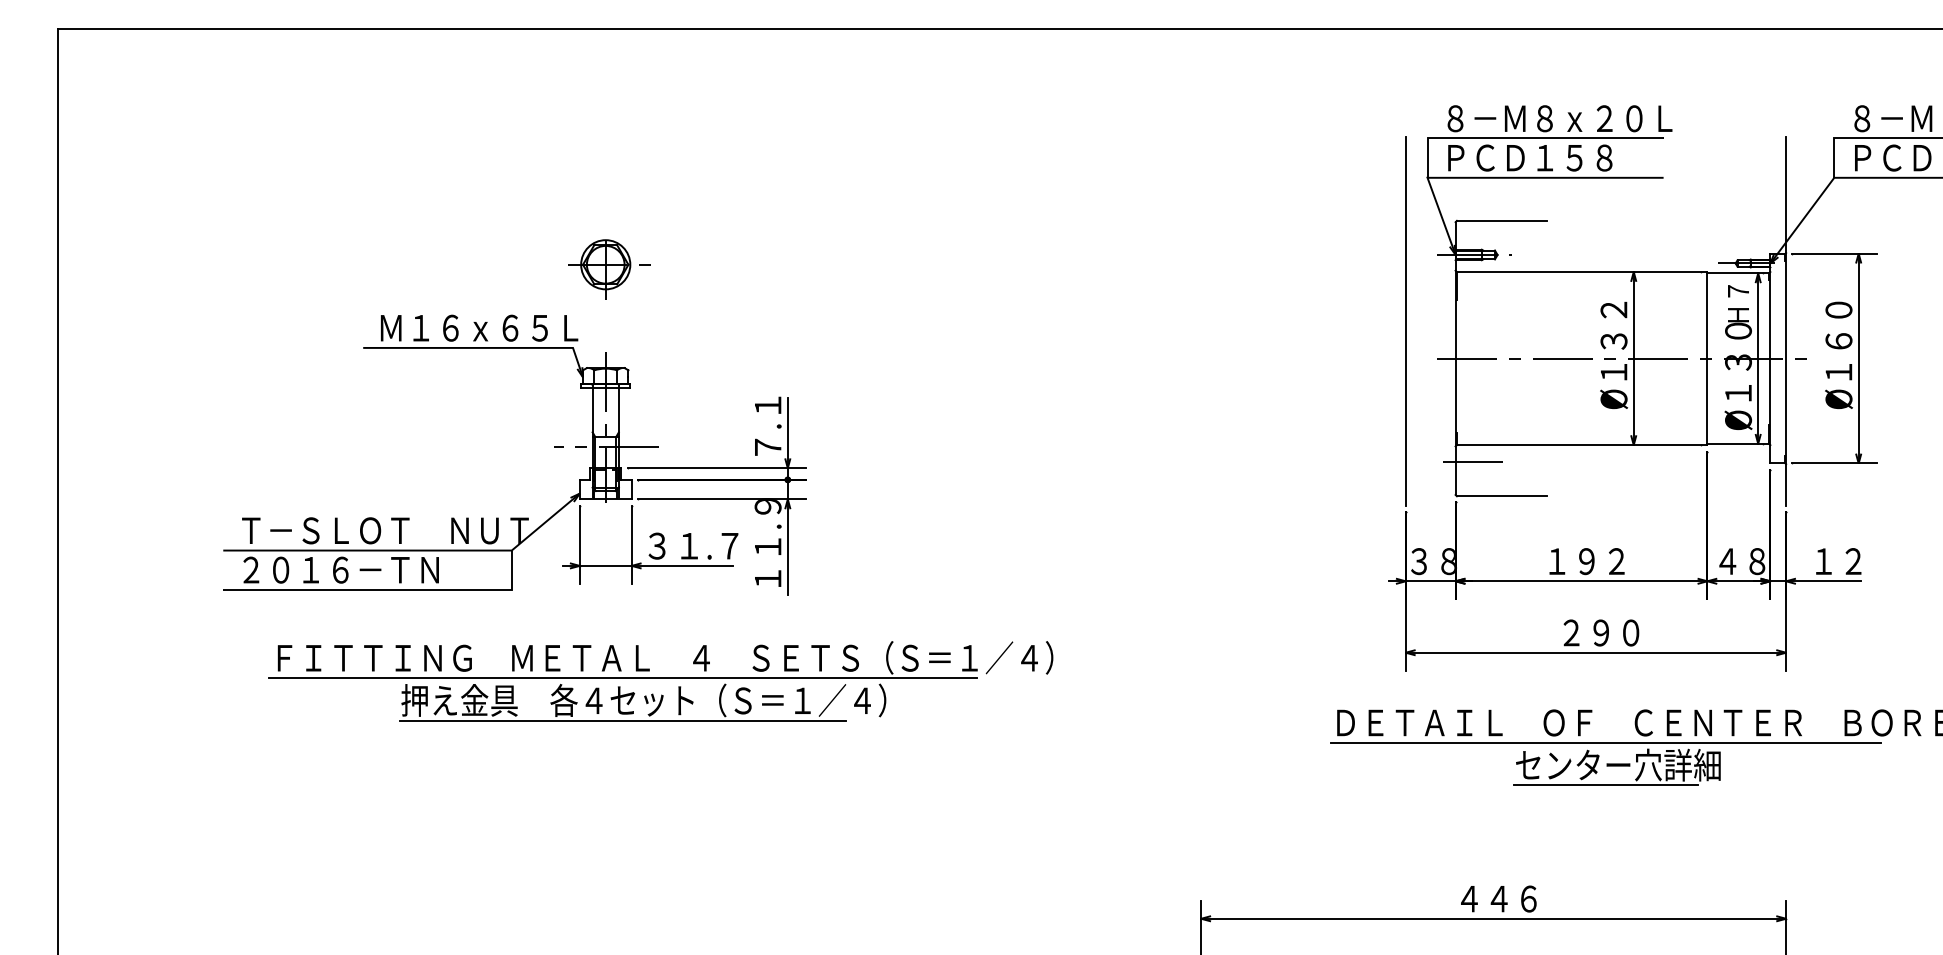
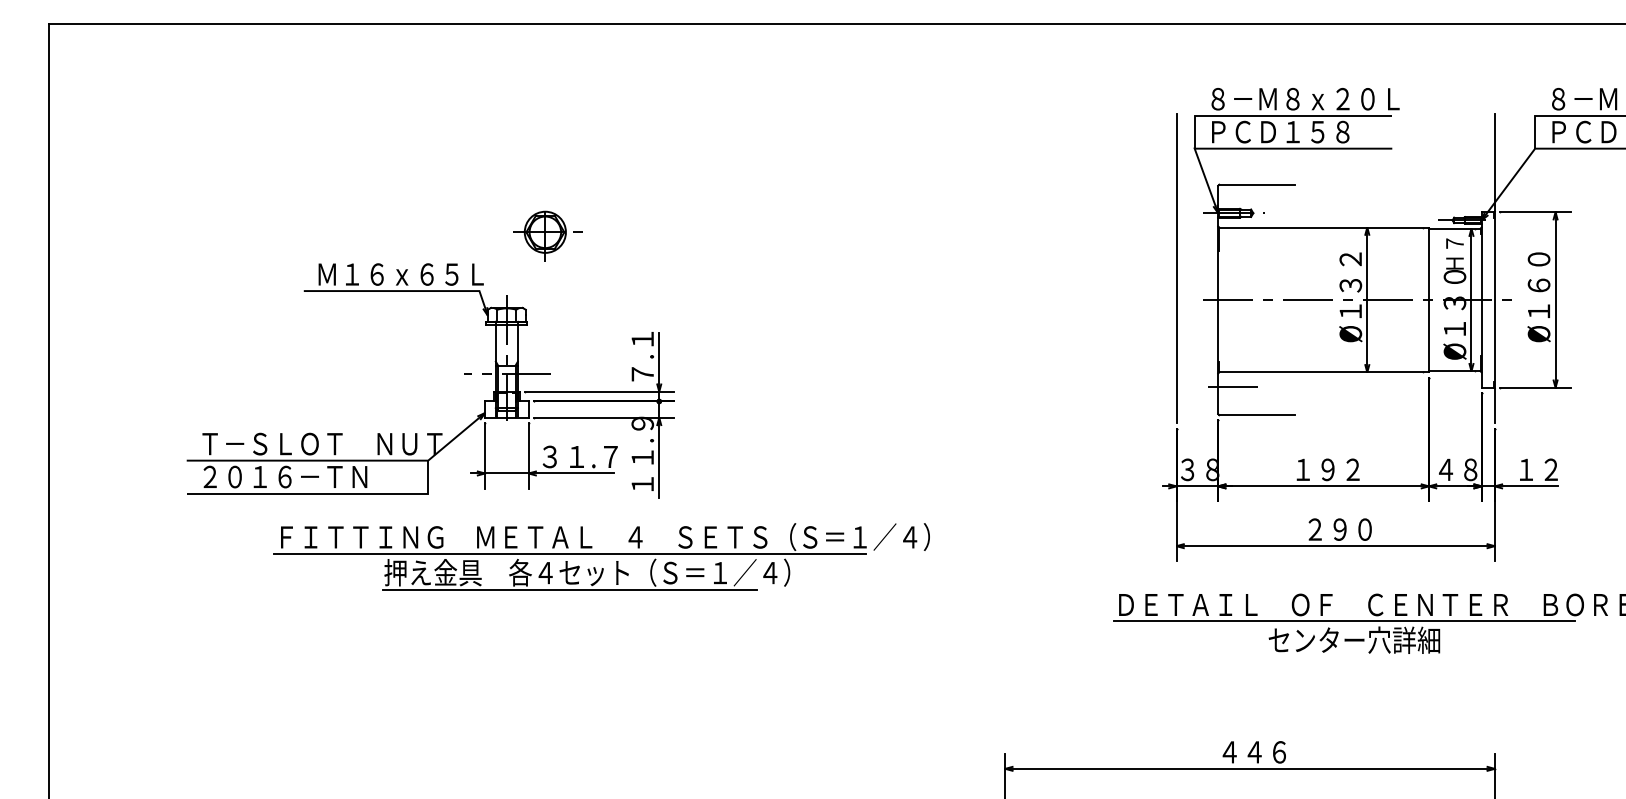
part: (609, 269) -> (548, 236), moved
part: (660, 681) -> (601, 556), moved
line: (1605, 785) -> (1343, 657), removed

